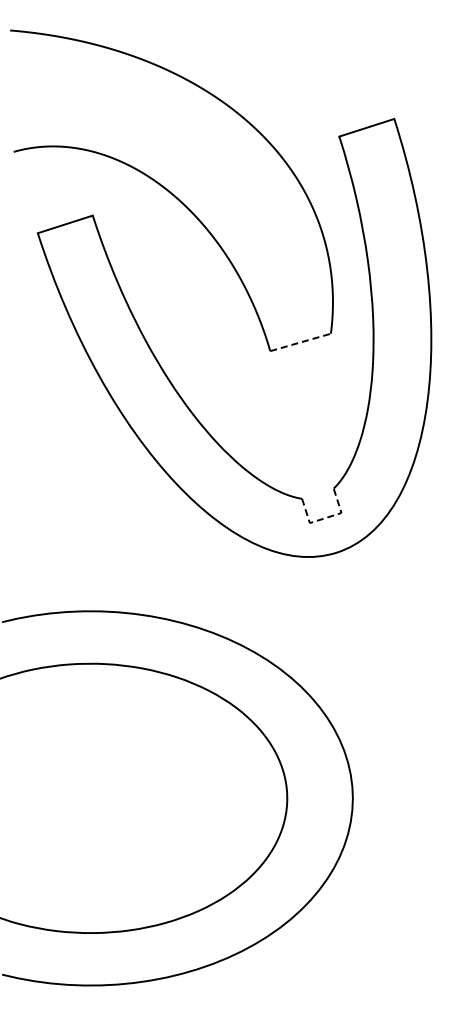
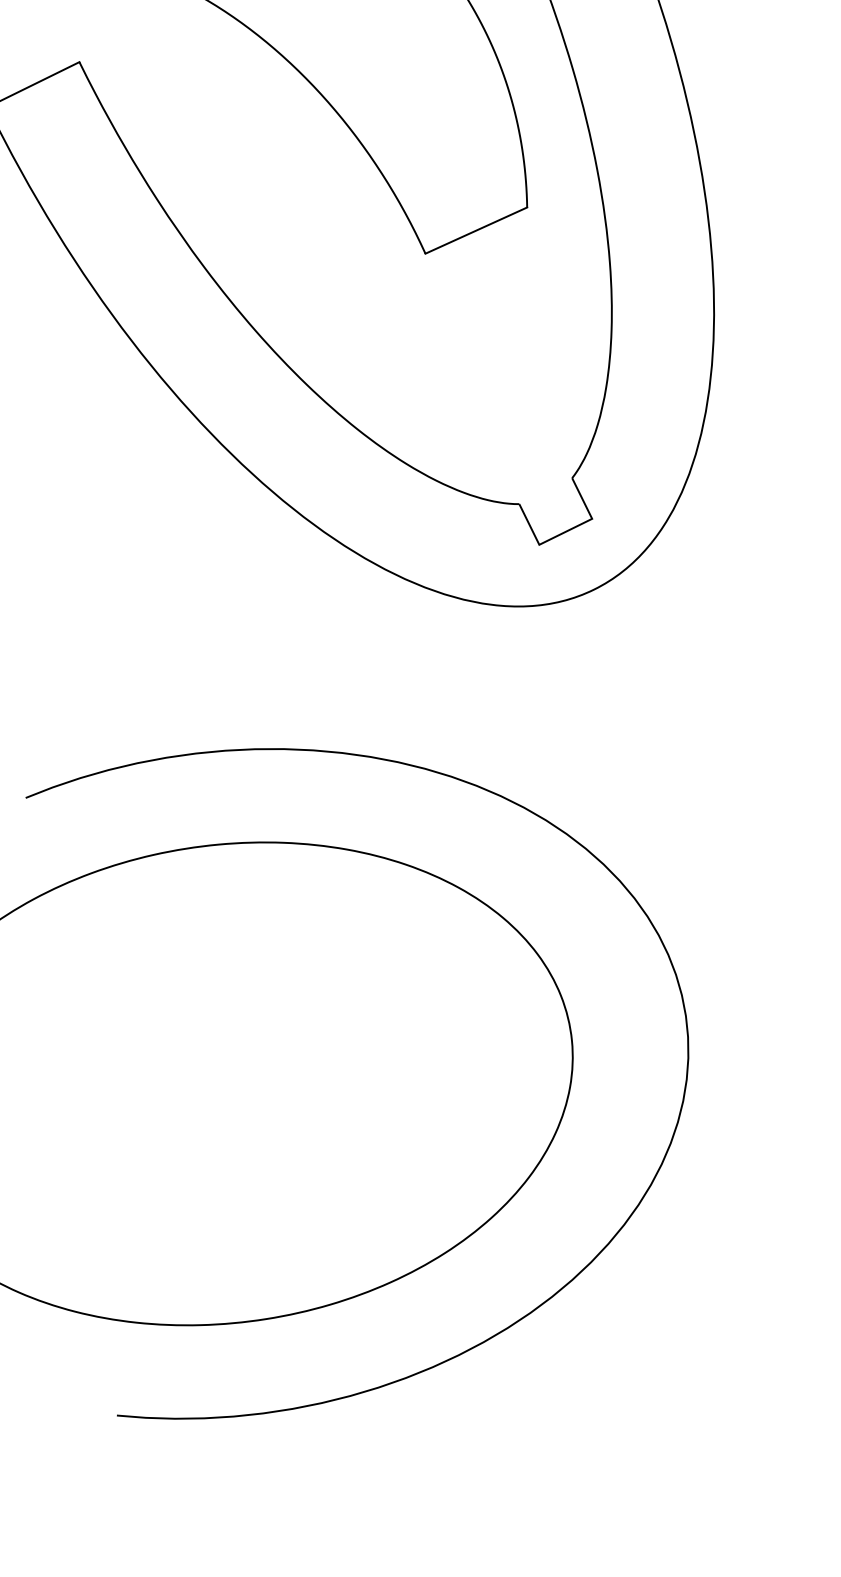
line: (300, 342) -> (476, 230), dashed -> solid
line: (325, 518) -> (565, 532), dashed -> solid

